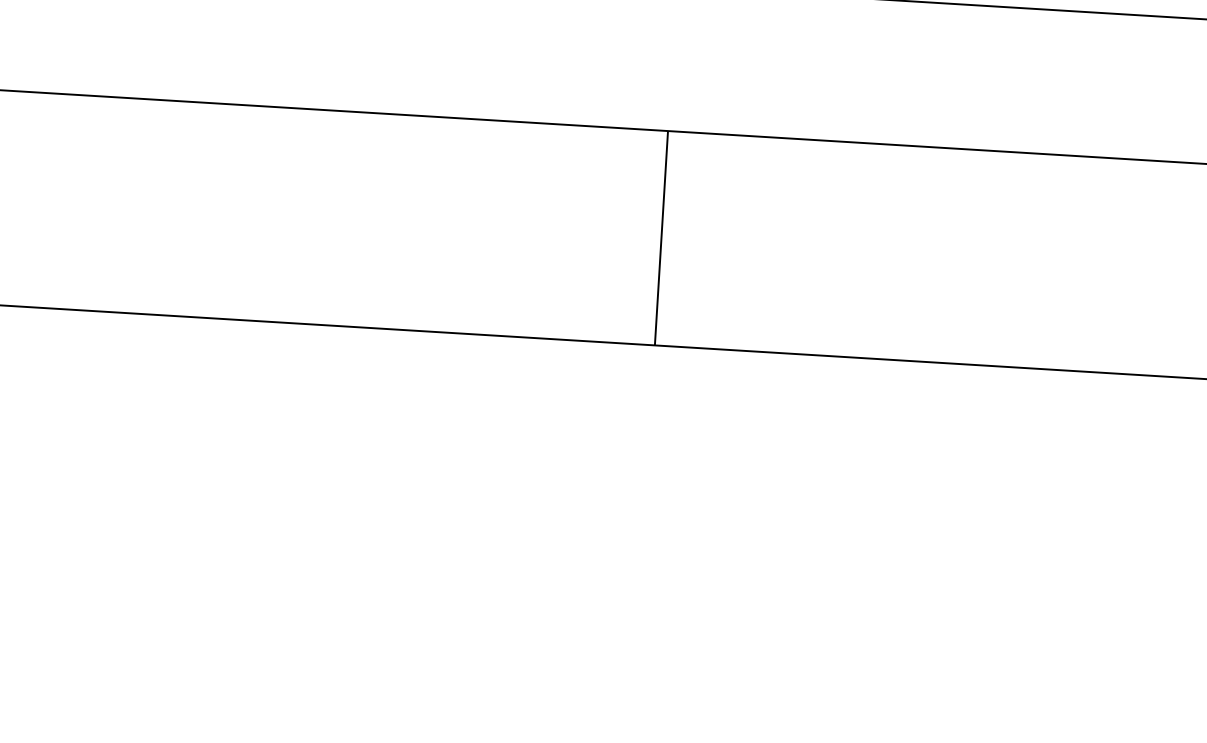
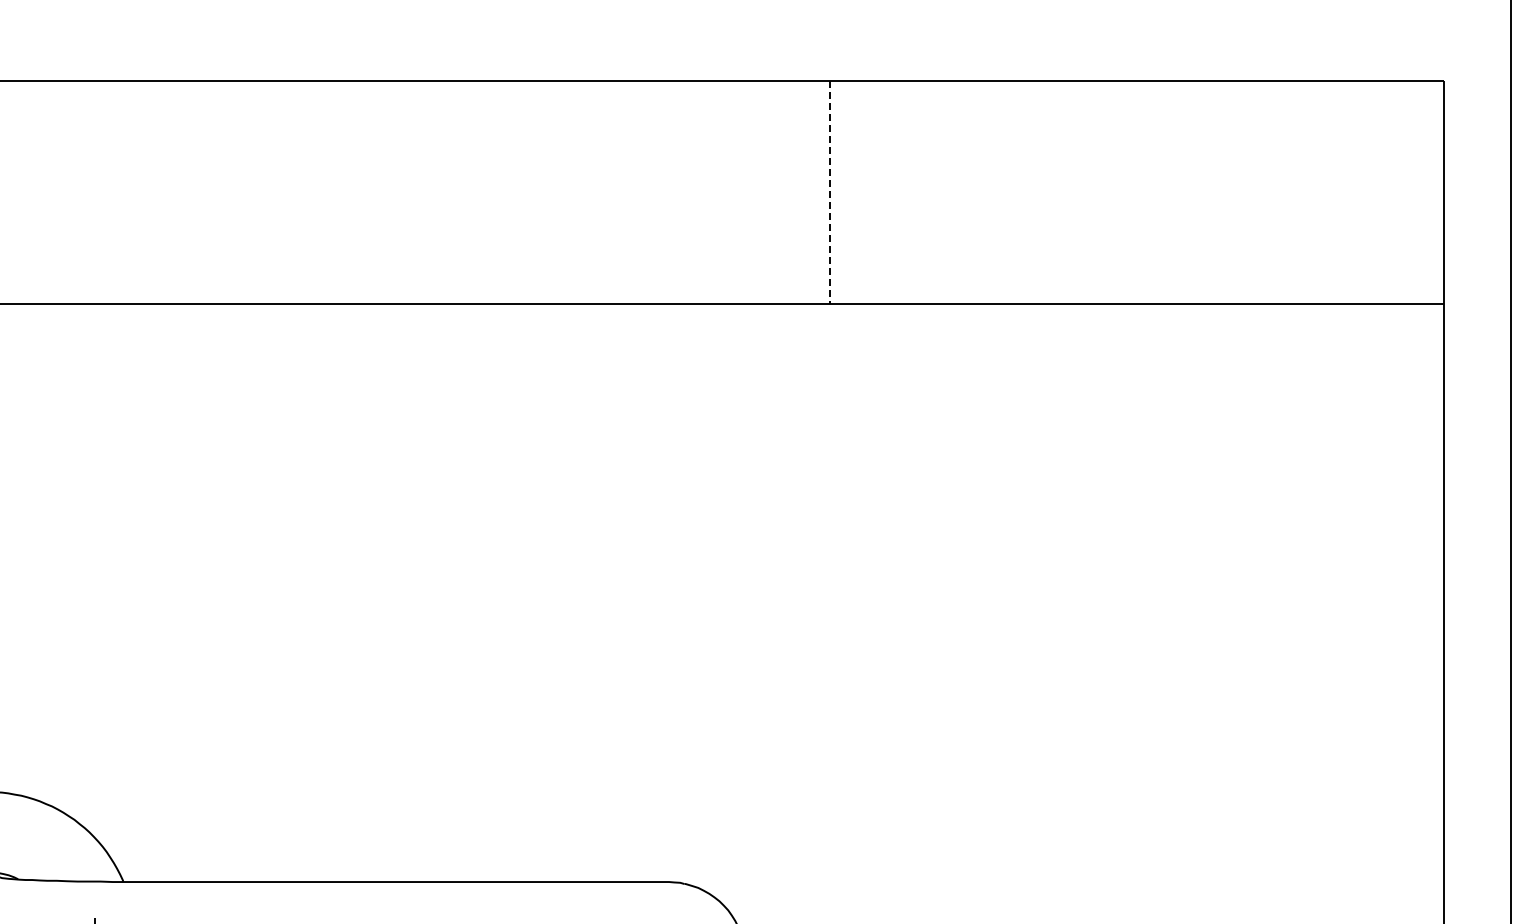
line: (661, 238) -> (830, 192), solid -> dashed

